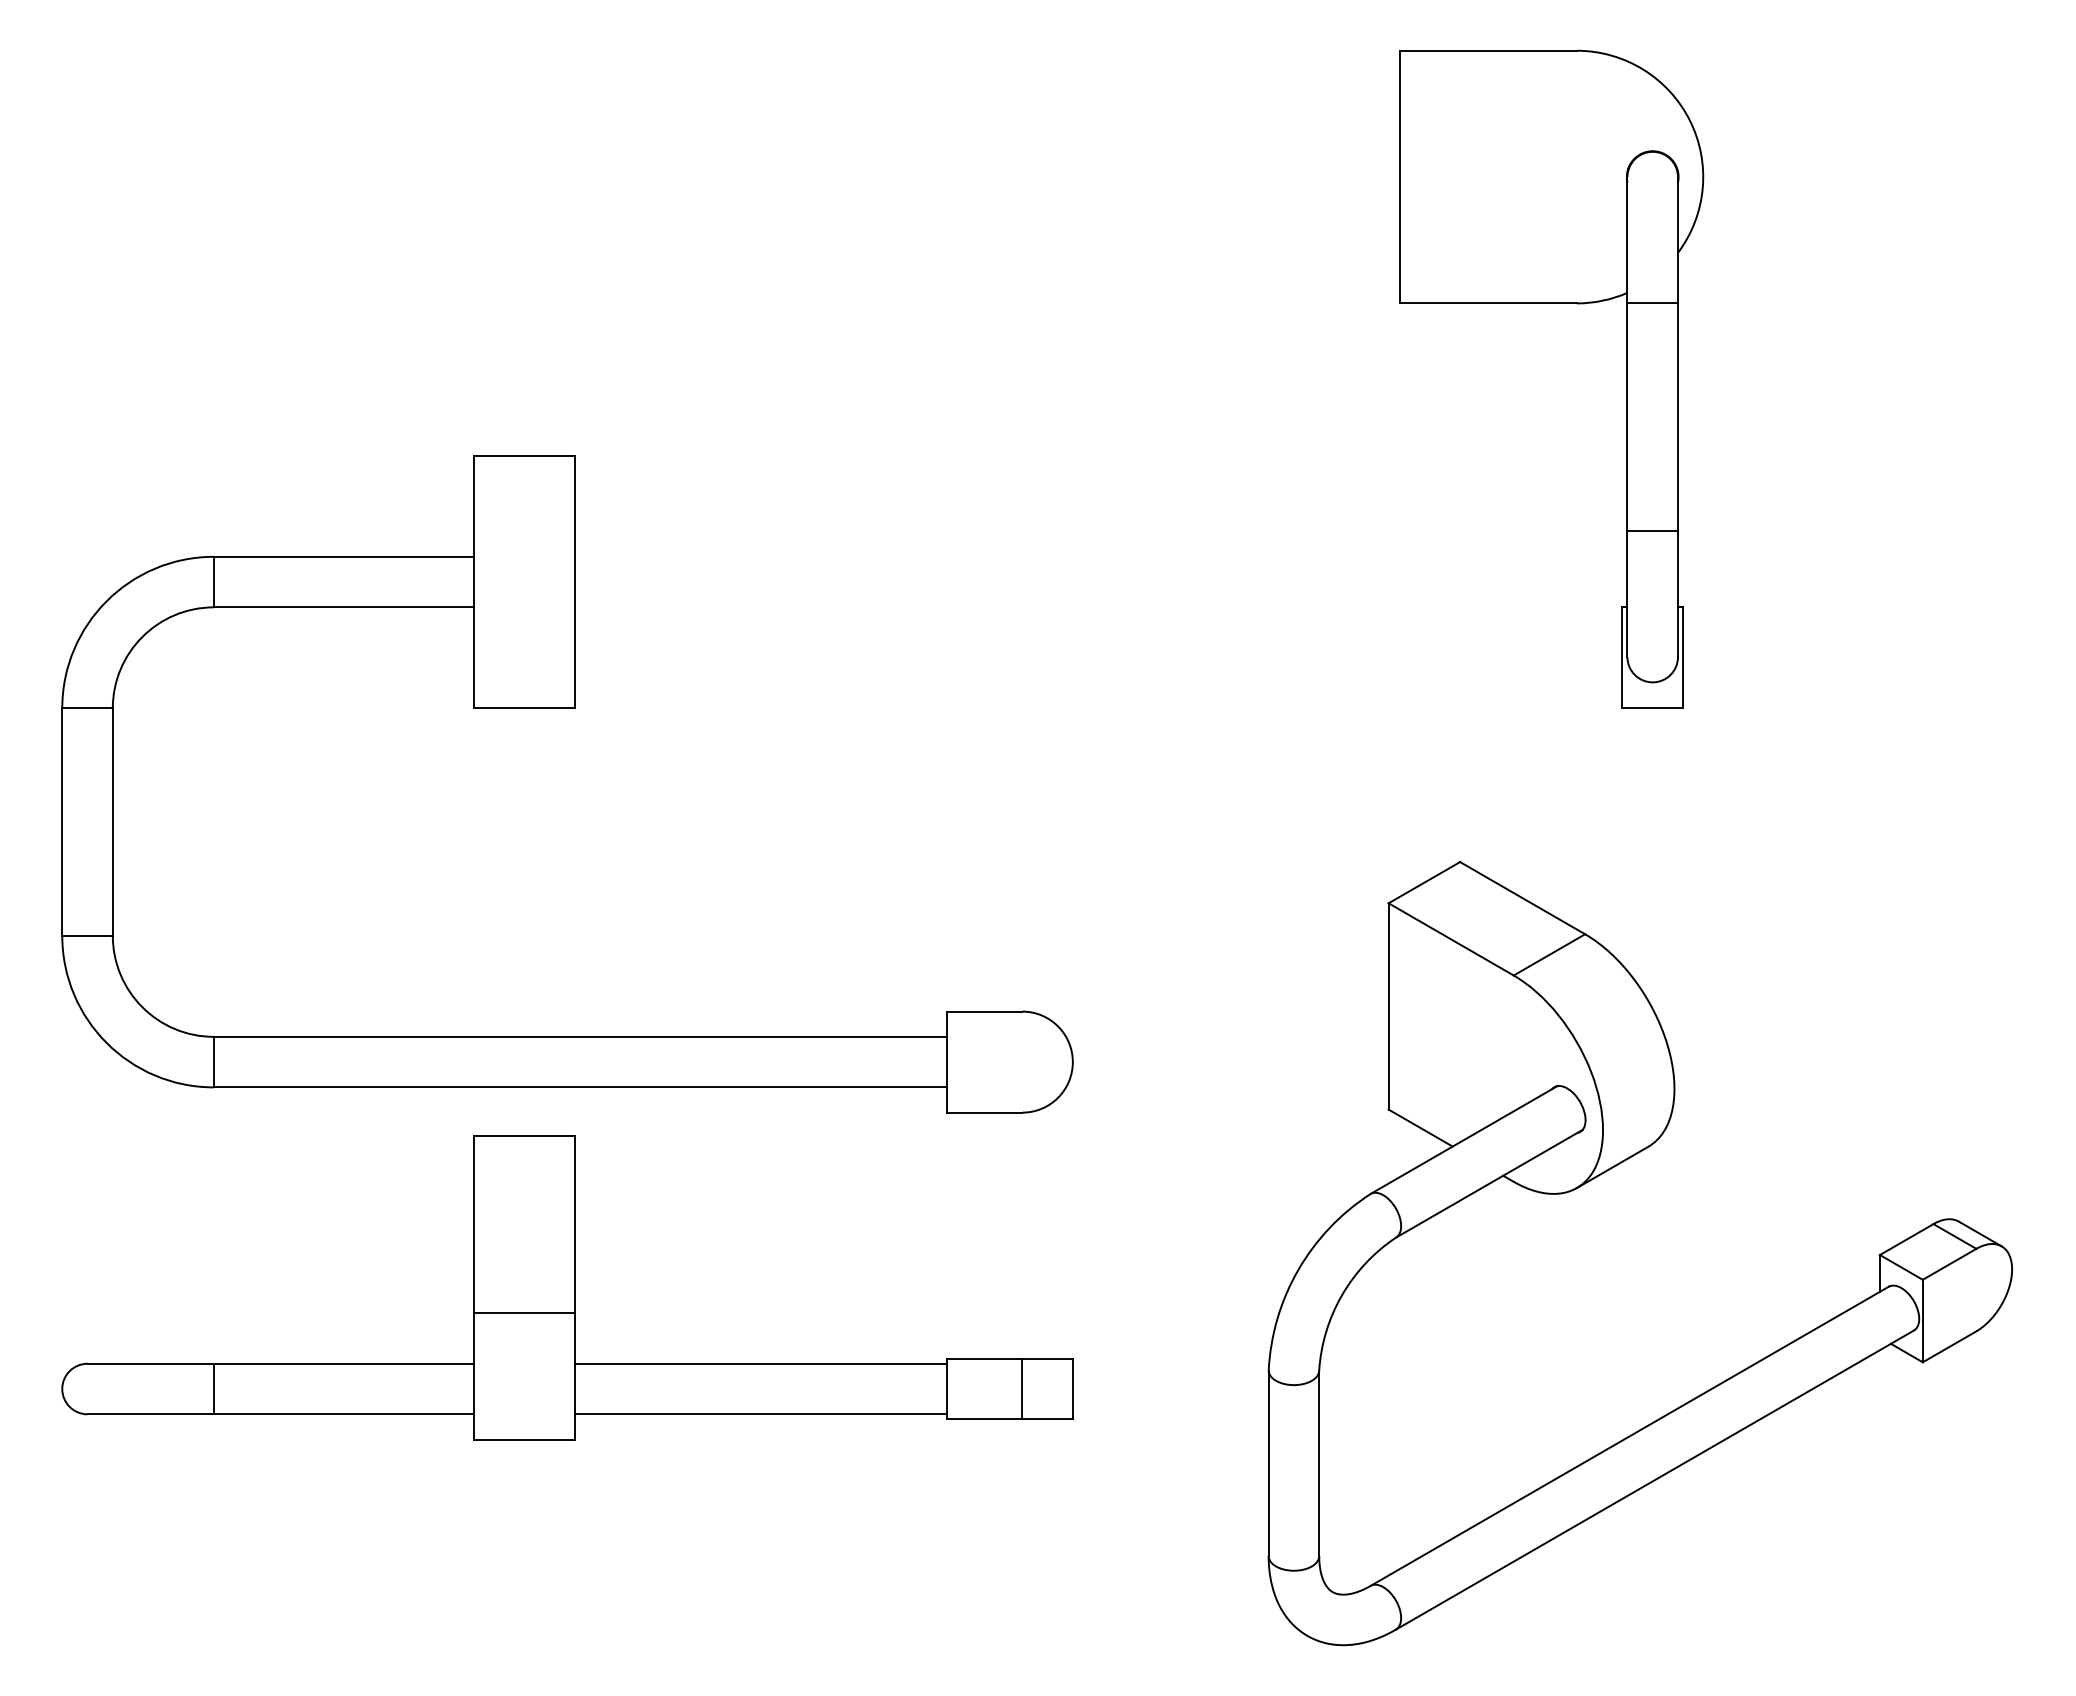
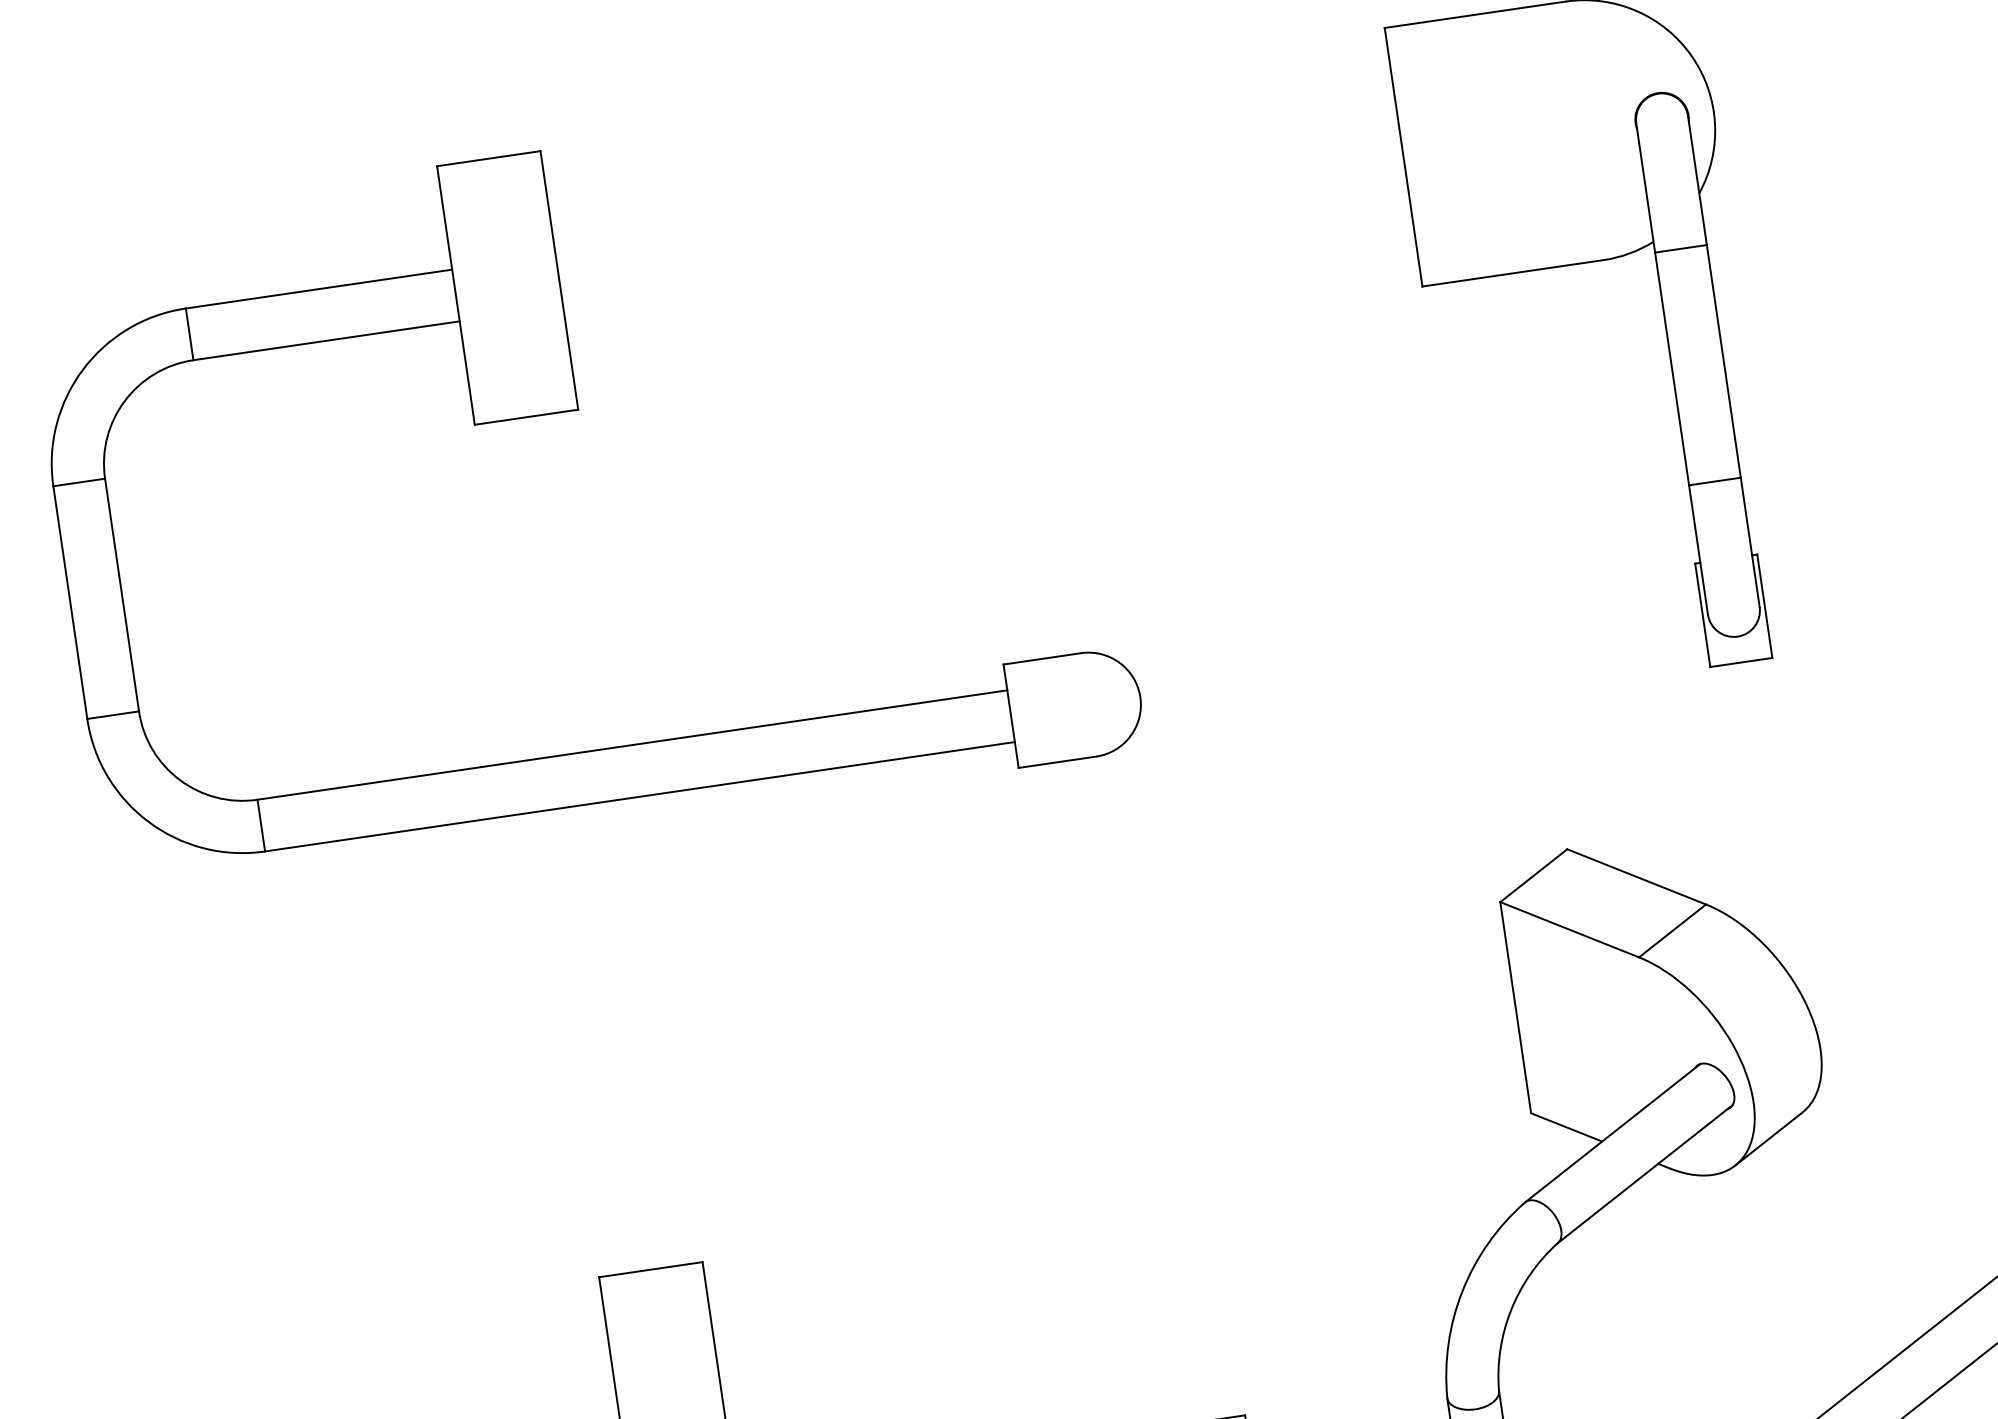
part: (567, 708) -> (570, 410), moved

